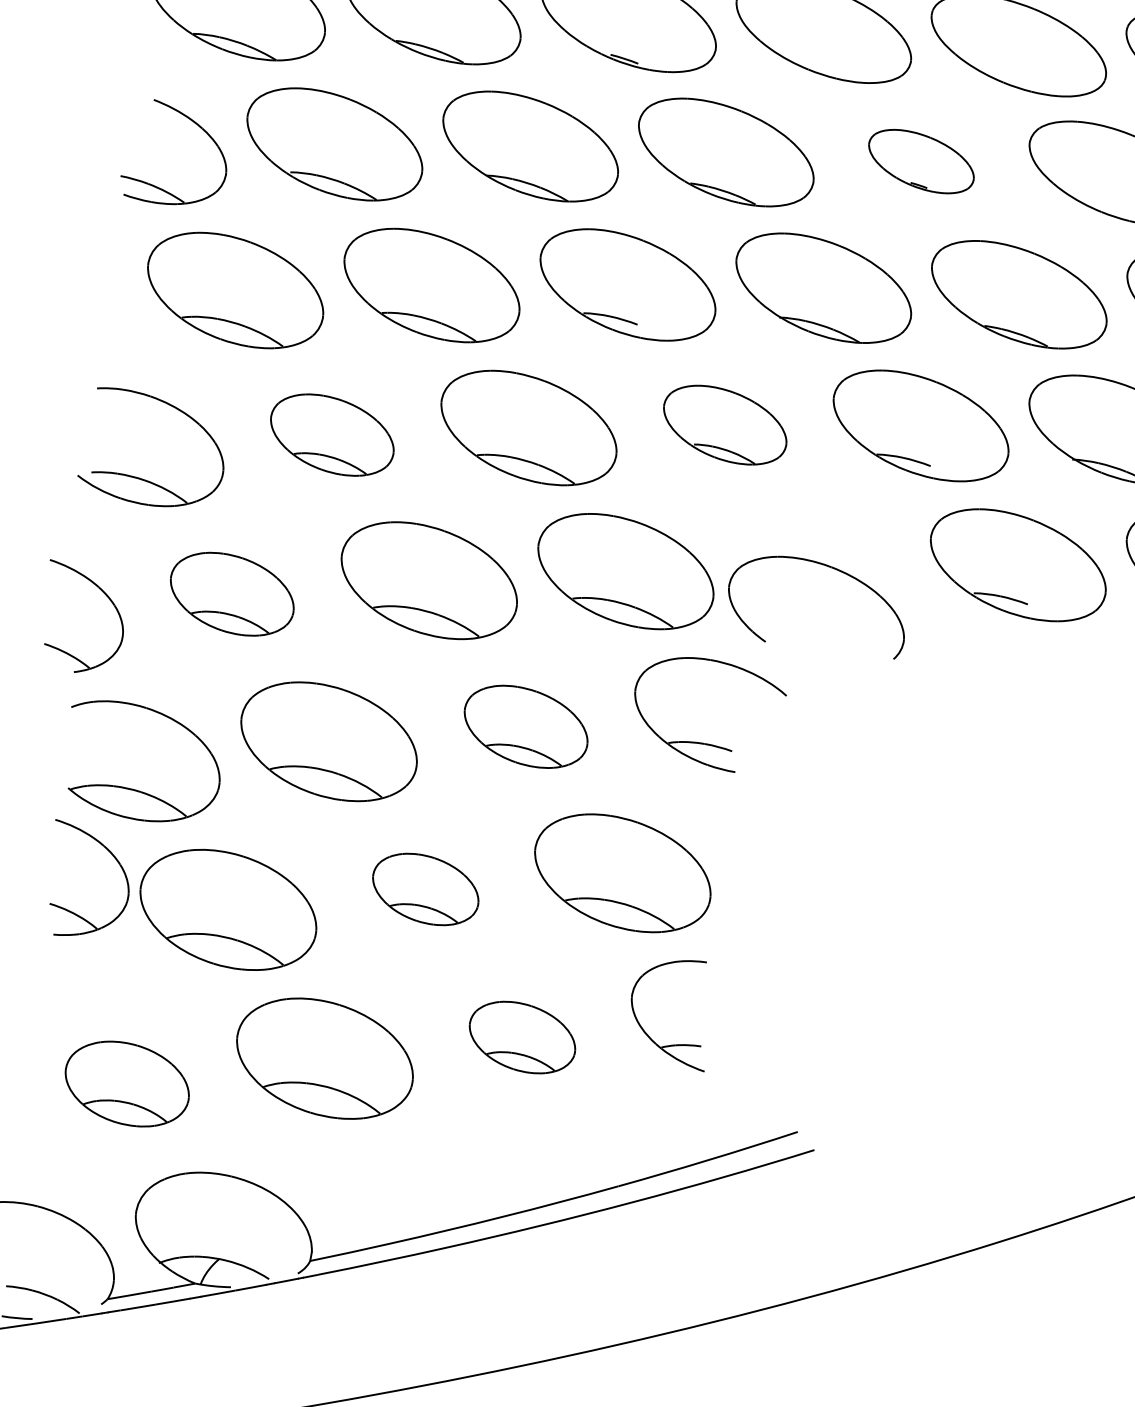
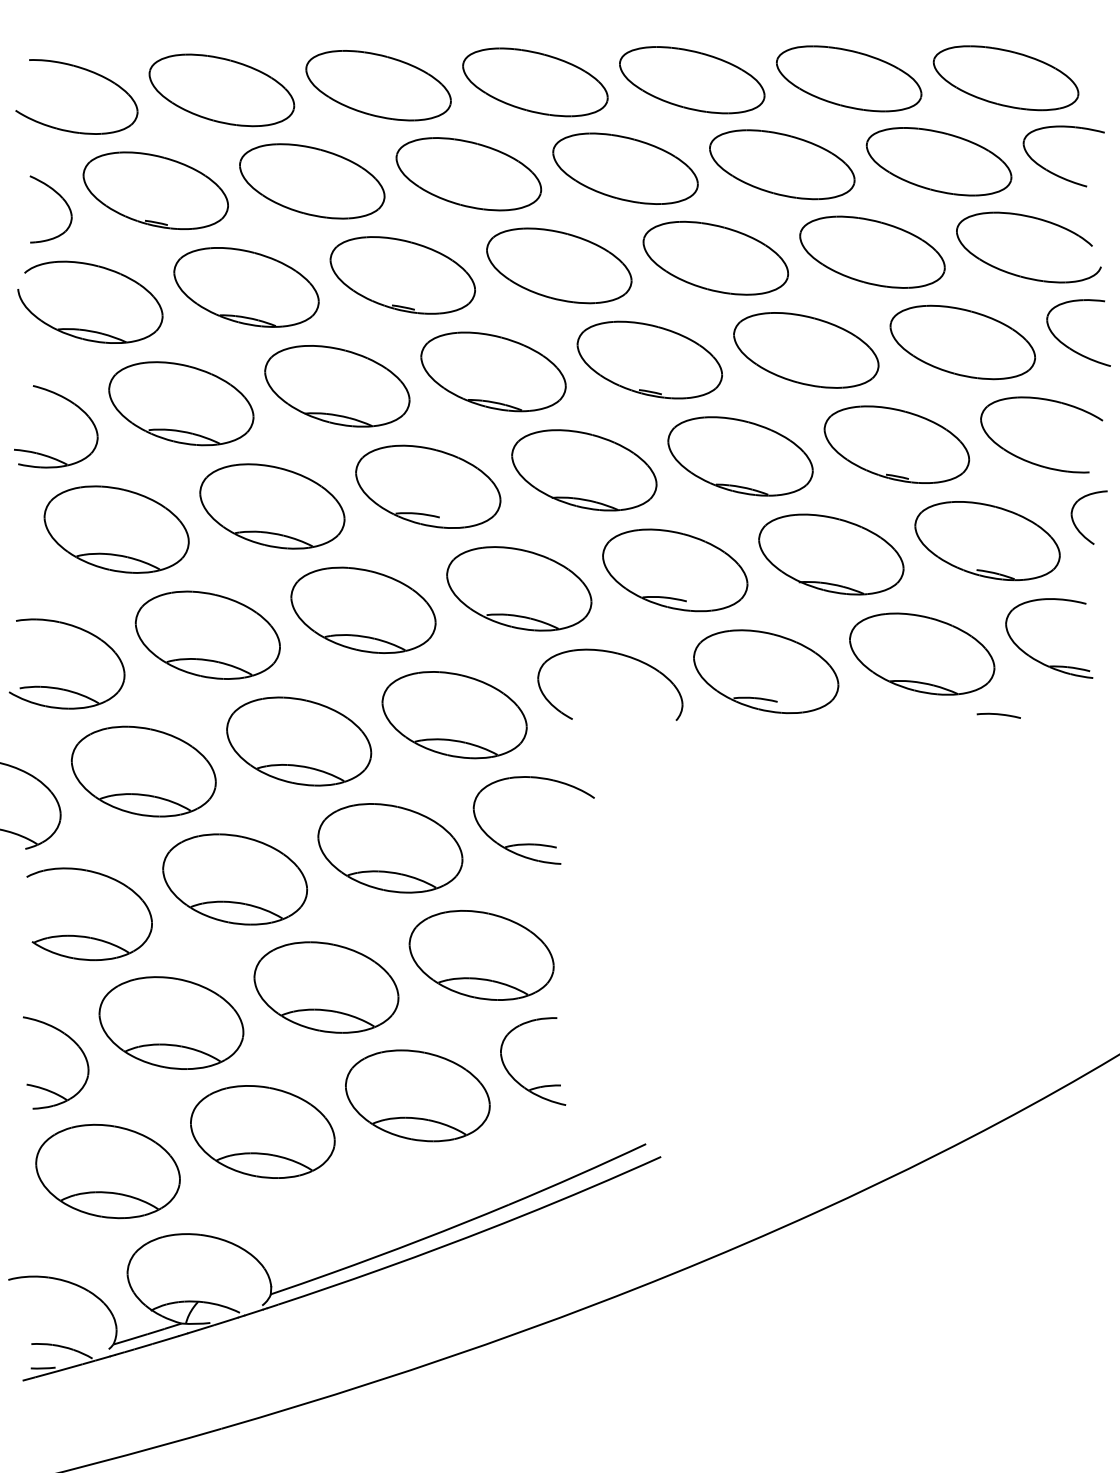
part: (921, 160) -> (649, 359), size x1.67
part: (725, 424) -> (519, 588), size x1.43
part: (332, 434) -> (207, 634), size x1.43
part: (829, 568) -> (616, 654), moved
part: (232, 594) -> (143, 771), size x1.43
part: (526, 727) -> (390, 848), size x1.43
part: (115, 860) -> (74, 1043), moved
part: (425, 889) -> (326, 987), size x1.67
part: (522, 1037) -> (417, 1095), size x1.67
part: (126, 1084) -> (107, 1171), size x1.43

